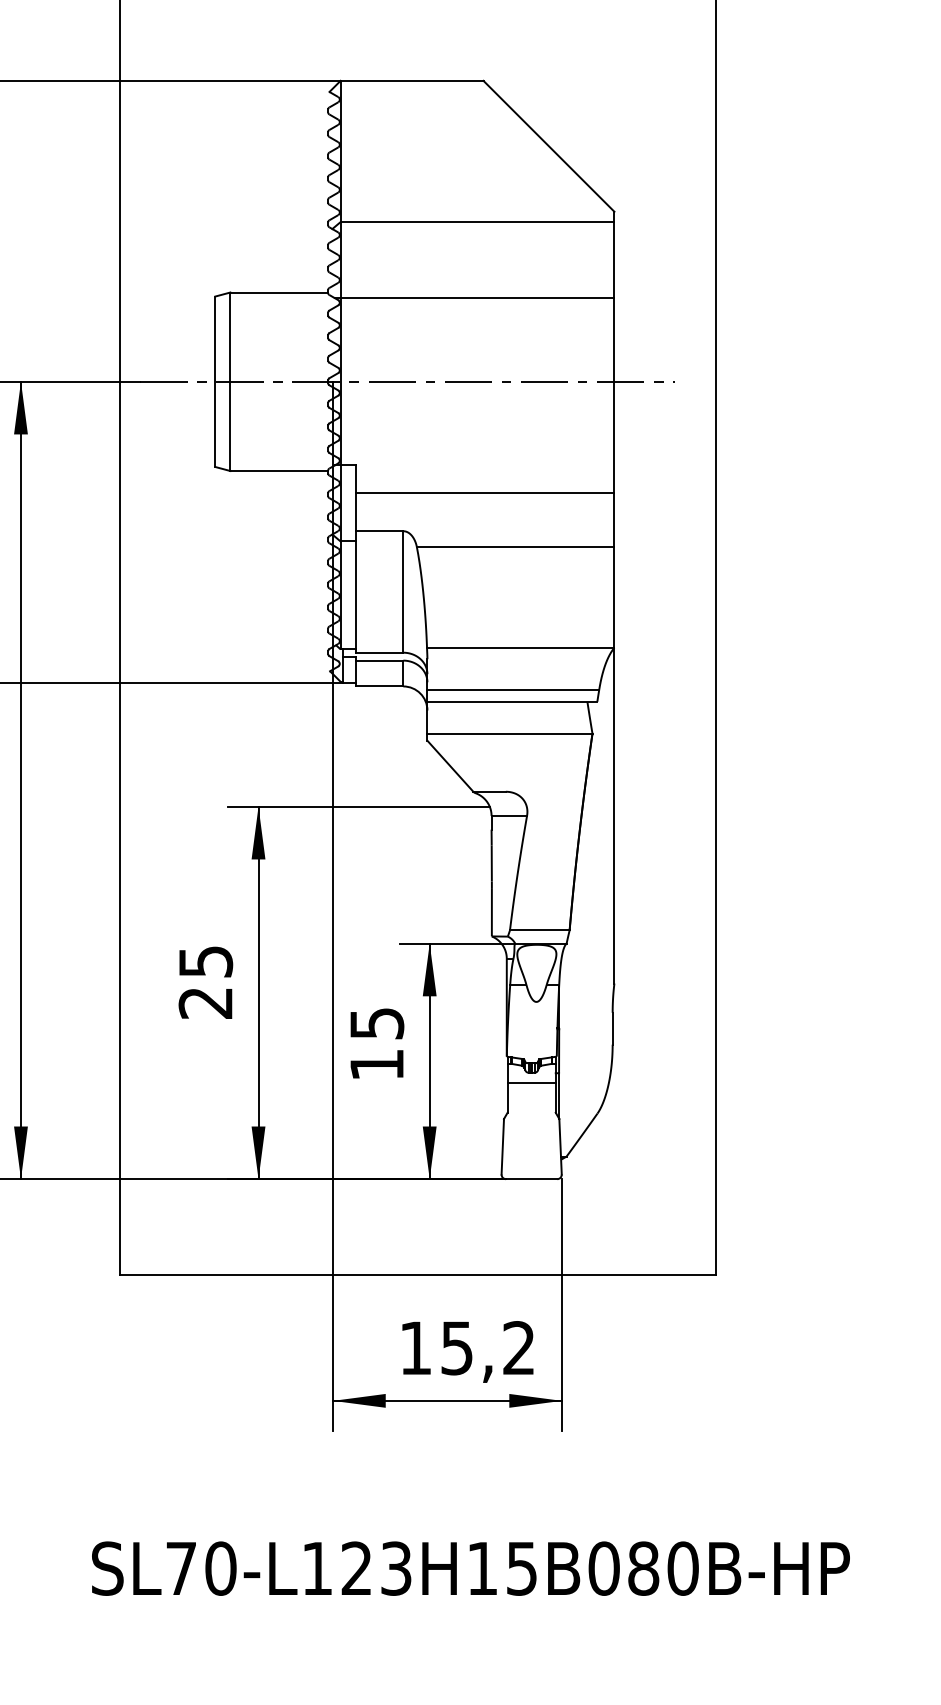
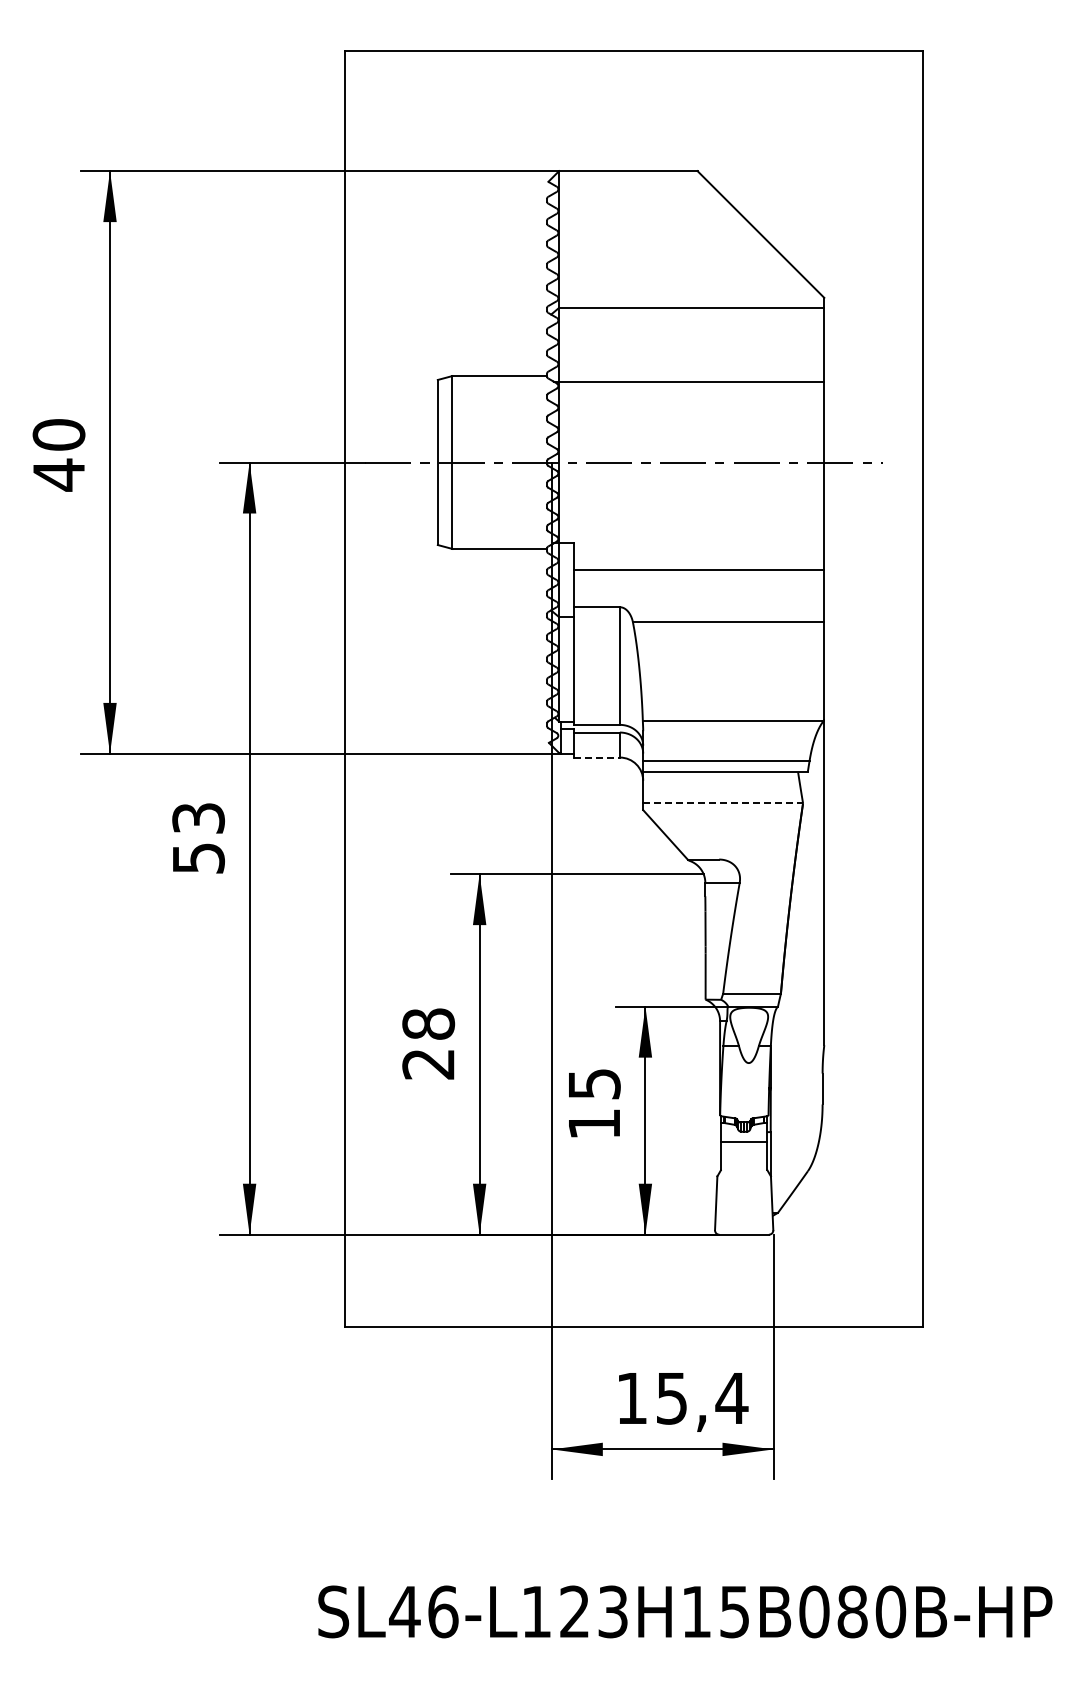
line: (380, 686) -> (597, 757), solid -> dashed
line: (510, 733) -> (723, 803), solid -> dashed
text: (205, 961) -> (428, 1023), 25 -> 28
text: (518, 1347) -> (731, 1397), 15,2 -> 15,4
text: (200, 1568) -> (423, 1611), SL70-L123H15B080B-HP -> SL46-L123H15B080B-HP

